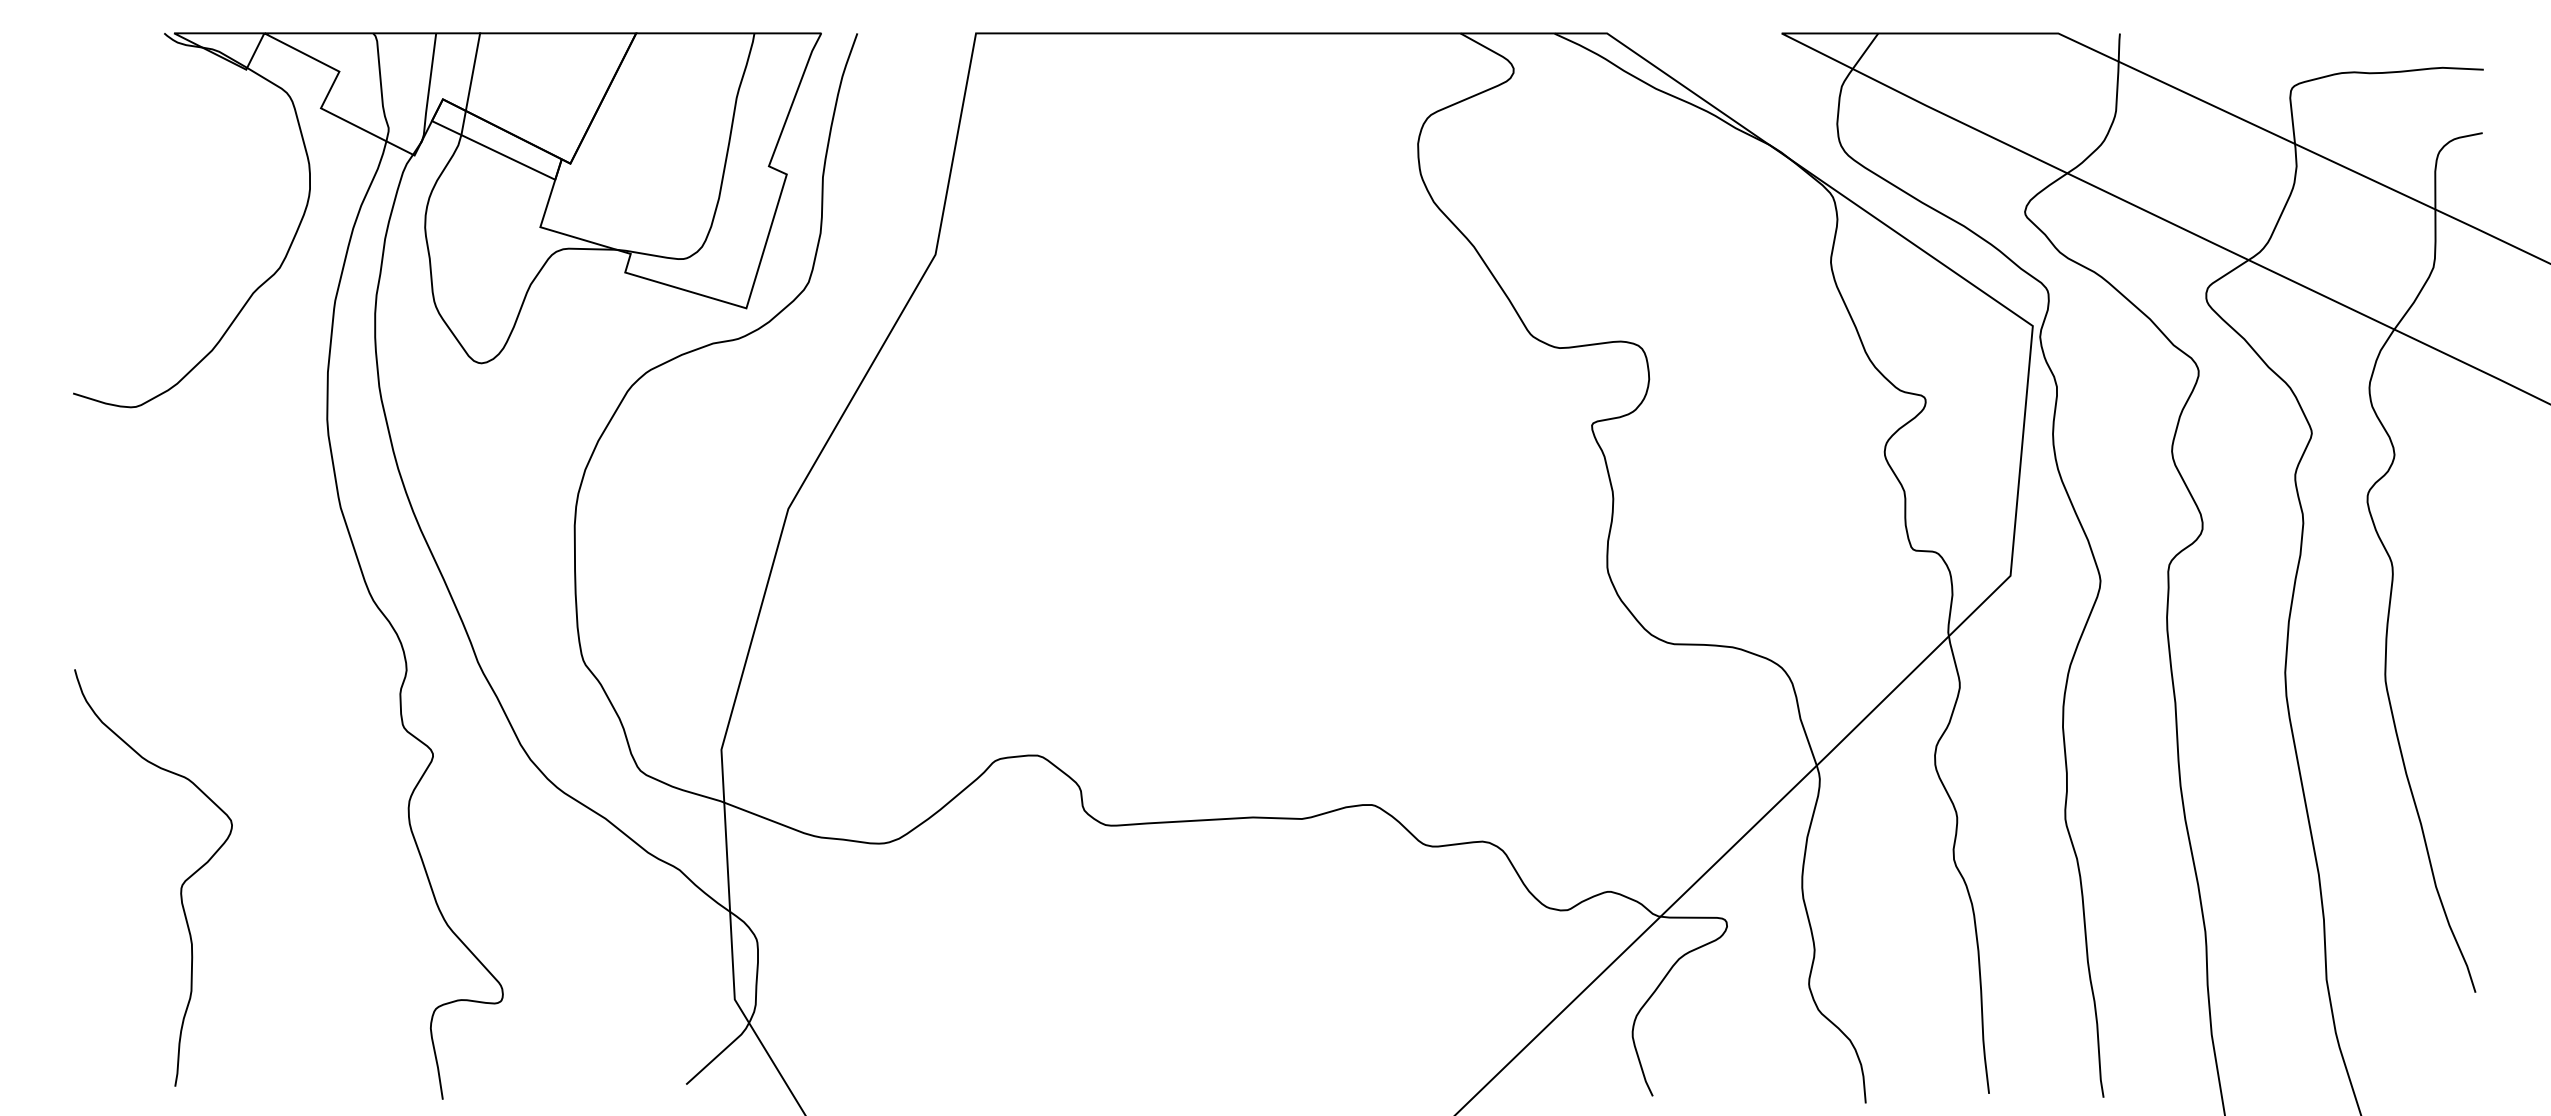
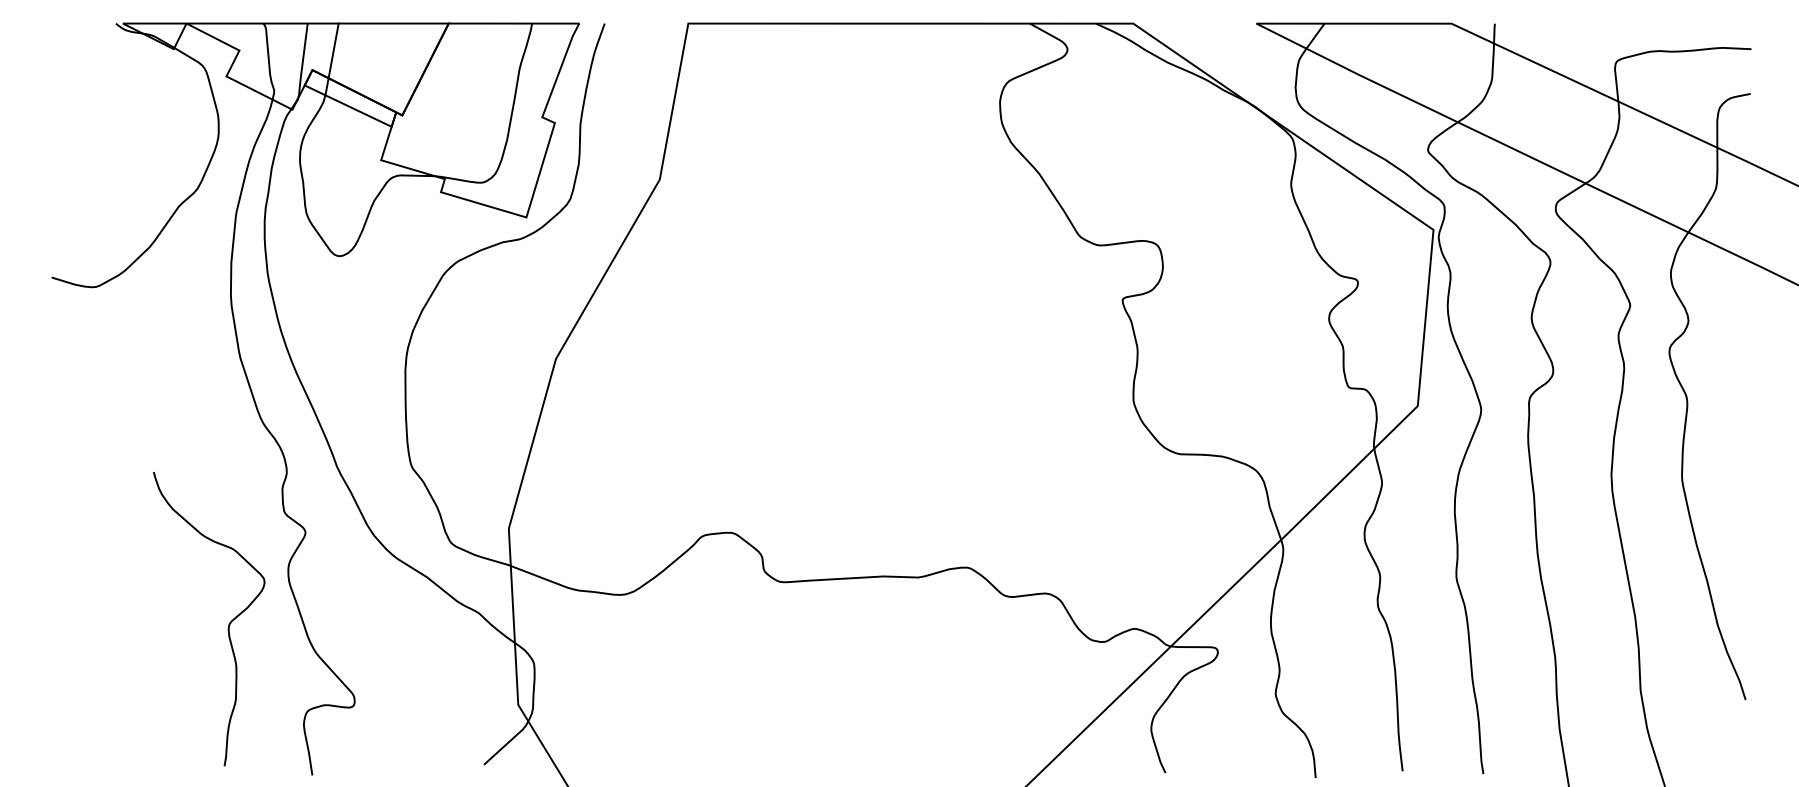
curve: (180, 887) -> (228, 625), moved

